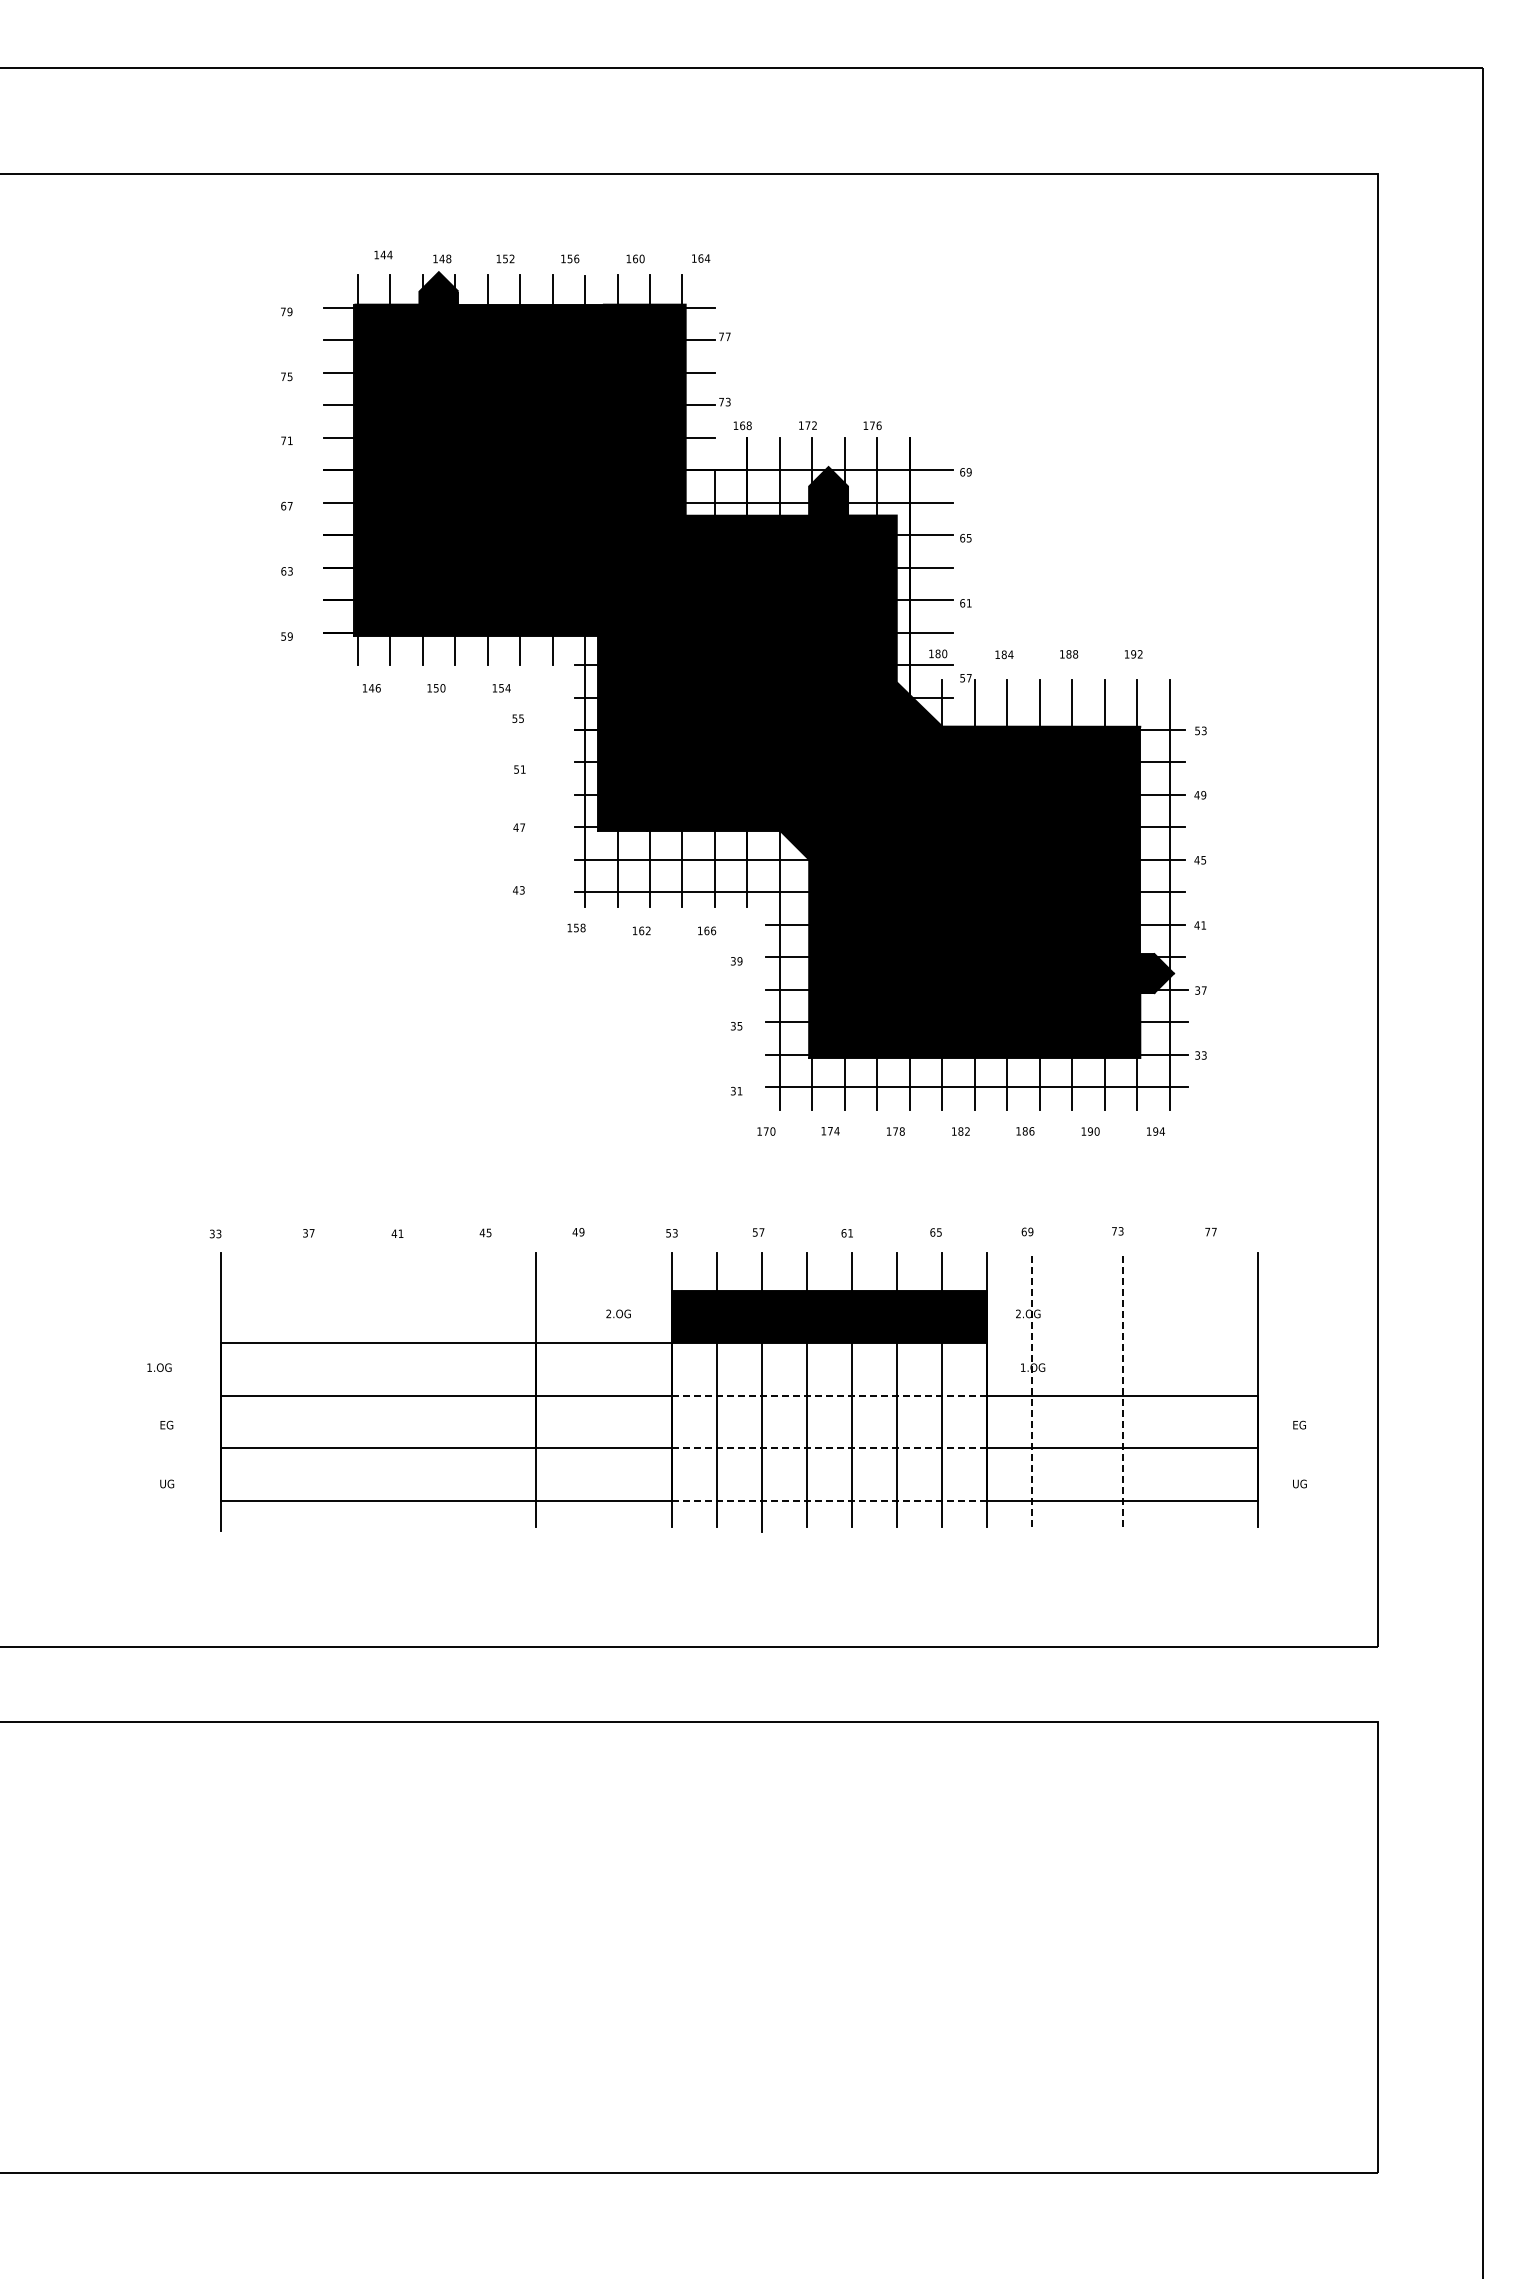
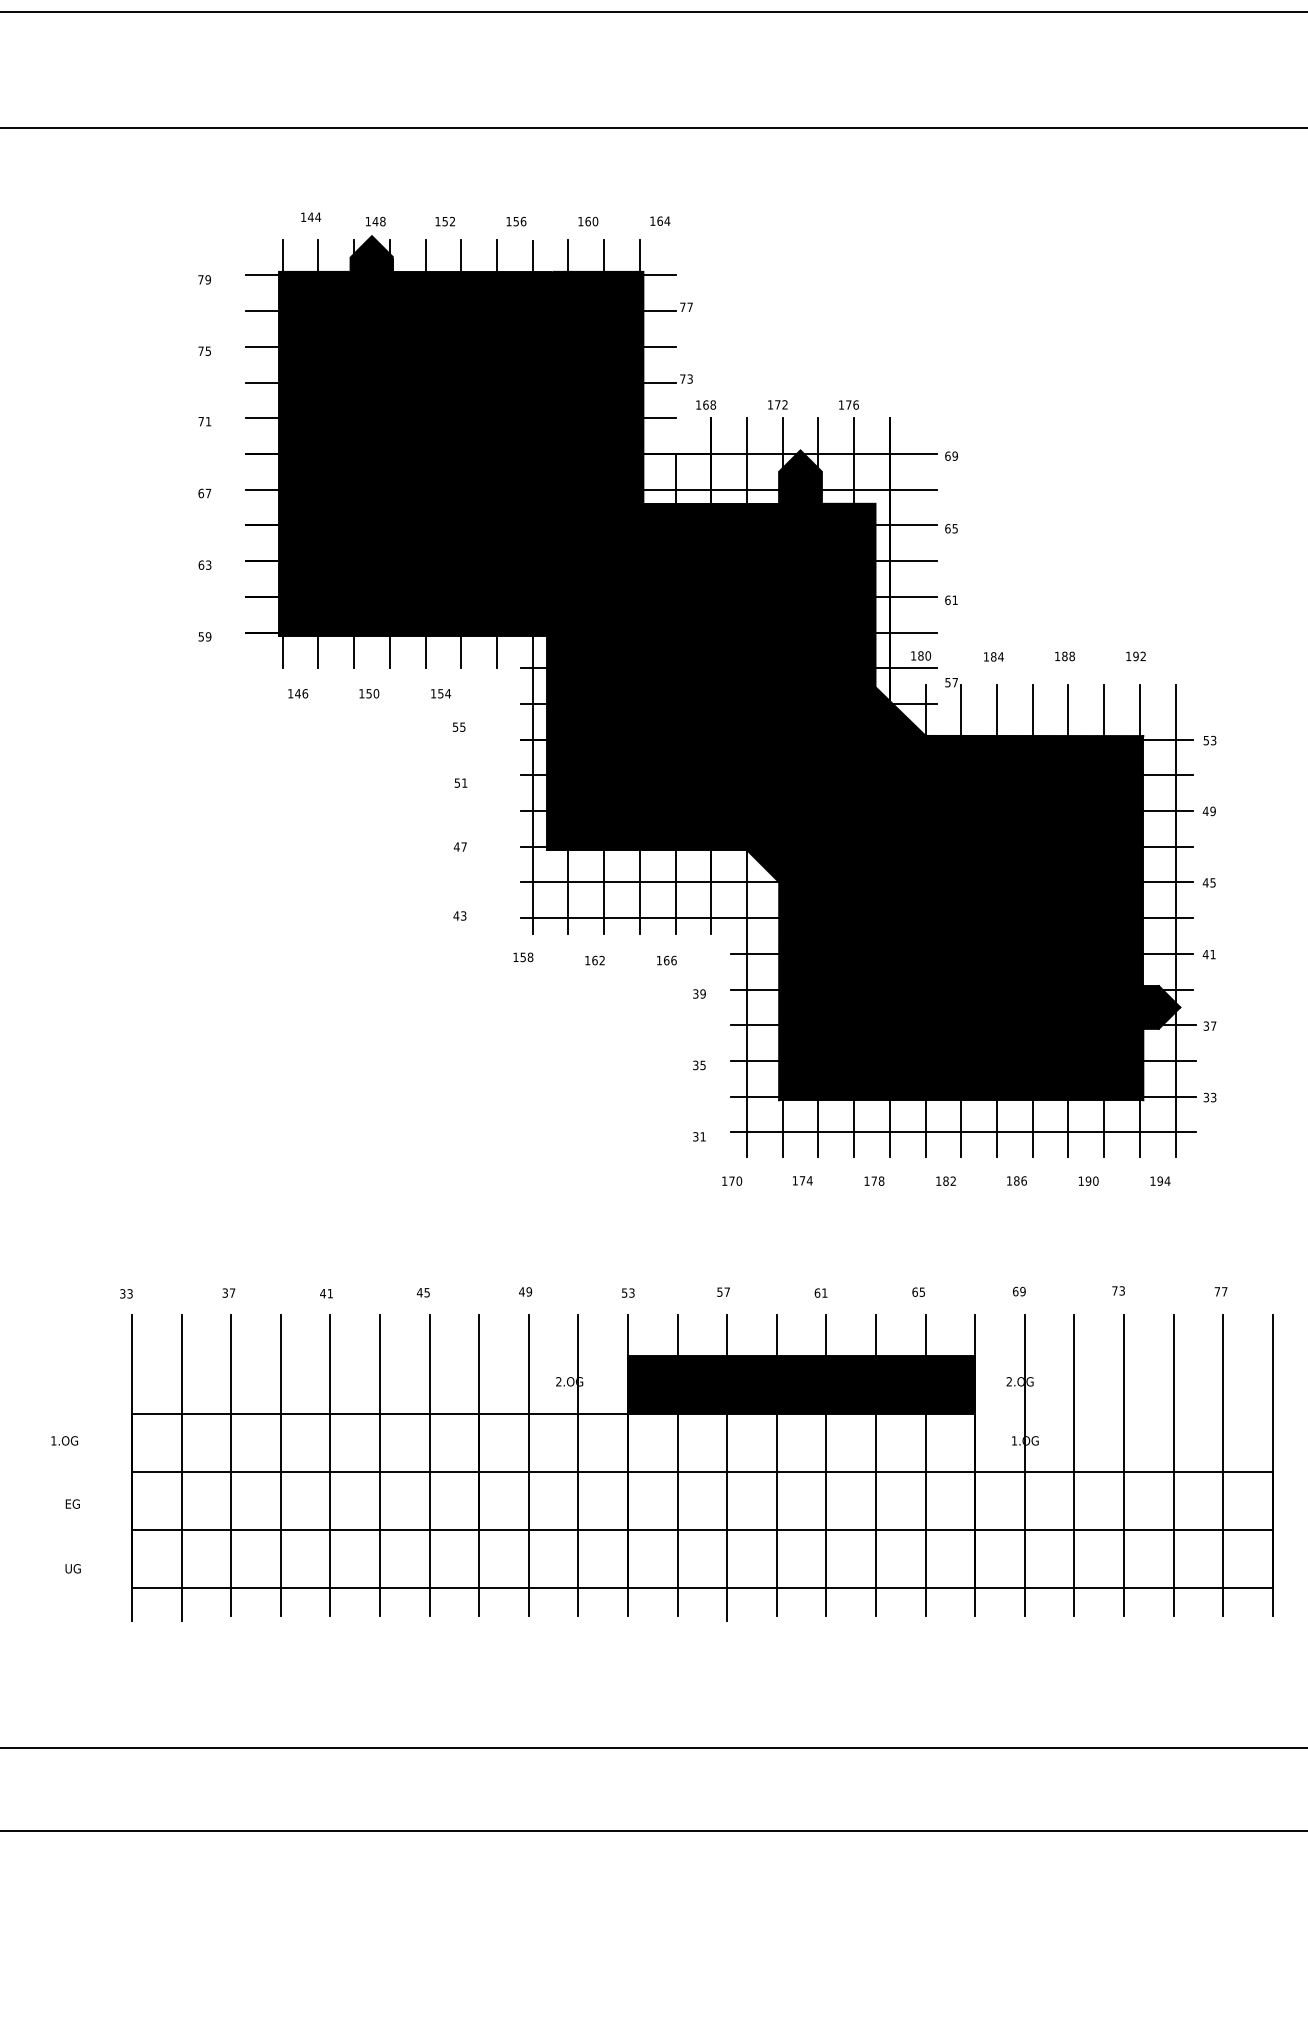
line: (310, 1389) -> (230, 1464), added
line: (355, 1389) -> (280, 1464), added
line: (401, 1389) -> (330, 1464), added
line: (446, 1389) -> (380, 1464), added
line: (491, 1389) -> (429, 1464), added
line: (581, 1389) -> (528, 1464), added
line: (626, 1389) -> (578, 1464), added
line: (1032, 1389) -> (1024, 1464), dashed -> solid
line: (1077, 1389) -> (1074, 1464), added
line: (1122, 1389) -> (1123, 1464), dashed -> solid
line: (1167, 1389) -> (1173, 1464), added
line: (1212, 1389) -> (1222, 1464), added
line: (265, 1392) -> (181, 1468), added
line: (829, 1395) -> (801, 1471), dashed -> solid
line: (829, 1448) -> (801, 1529), dashed -> solid
line: (829, 1501) -> (801, 1588), dashed -> solid

